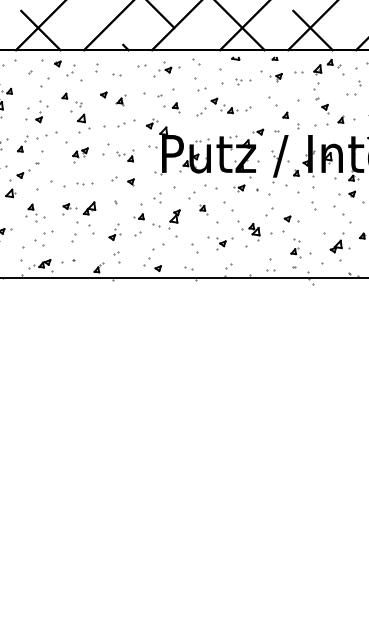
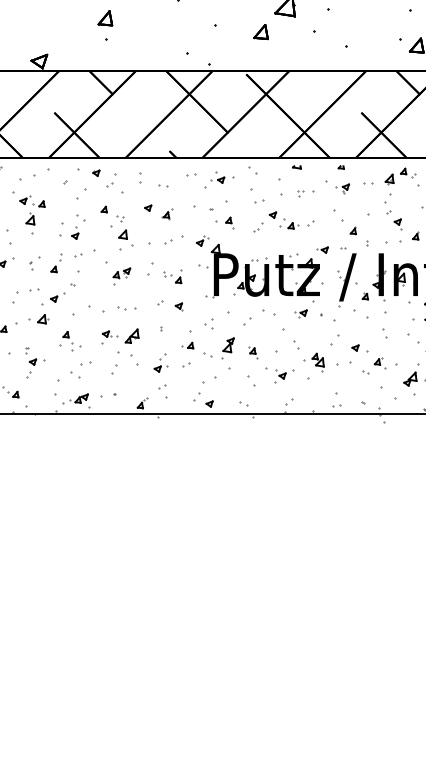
part: (41, 136) -> (78, 255), size x0.62
part: (203, 209) -> (253, 352), moved
part: (235, 215) -> (296, 344), size x0.62
part: (295, 253) -> (379, 363), moved

